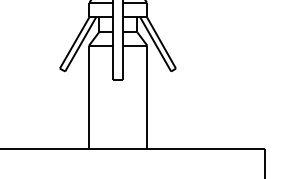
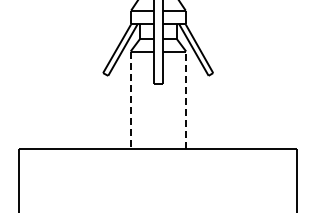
line: (88, 97) -> (130, 100), solid -> dashed
line: (147, 97) -> (186, 100), solid -> dashed

